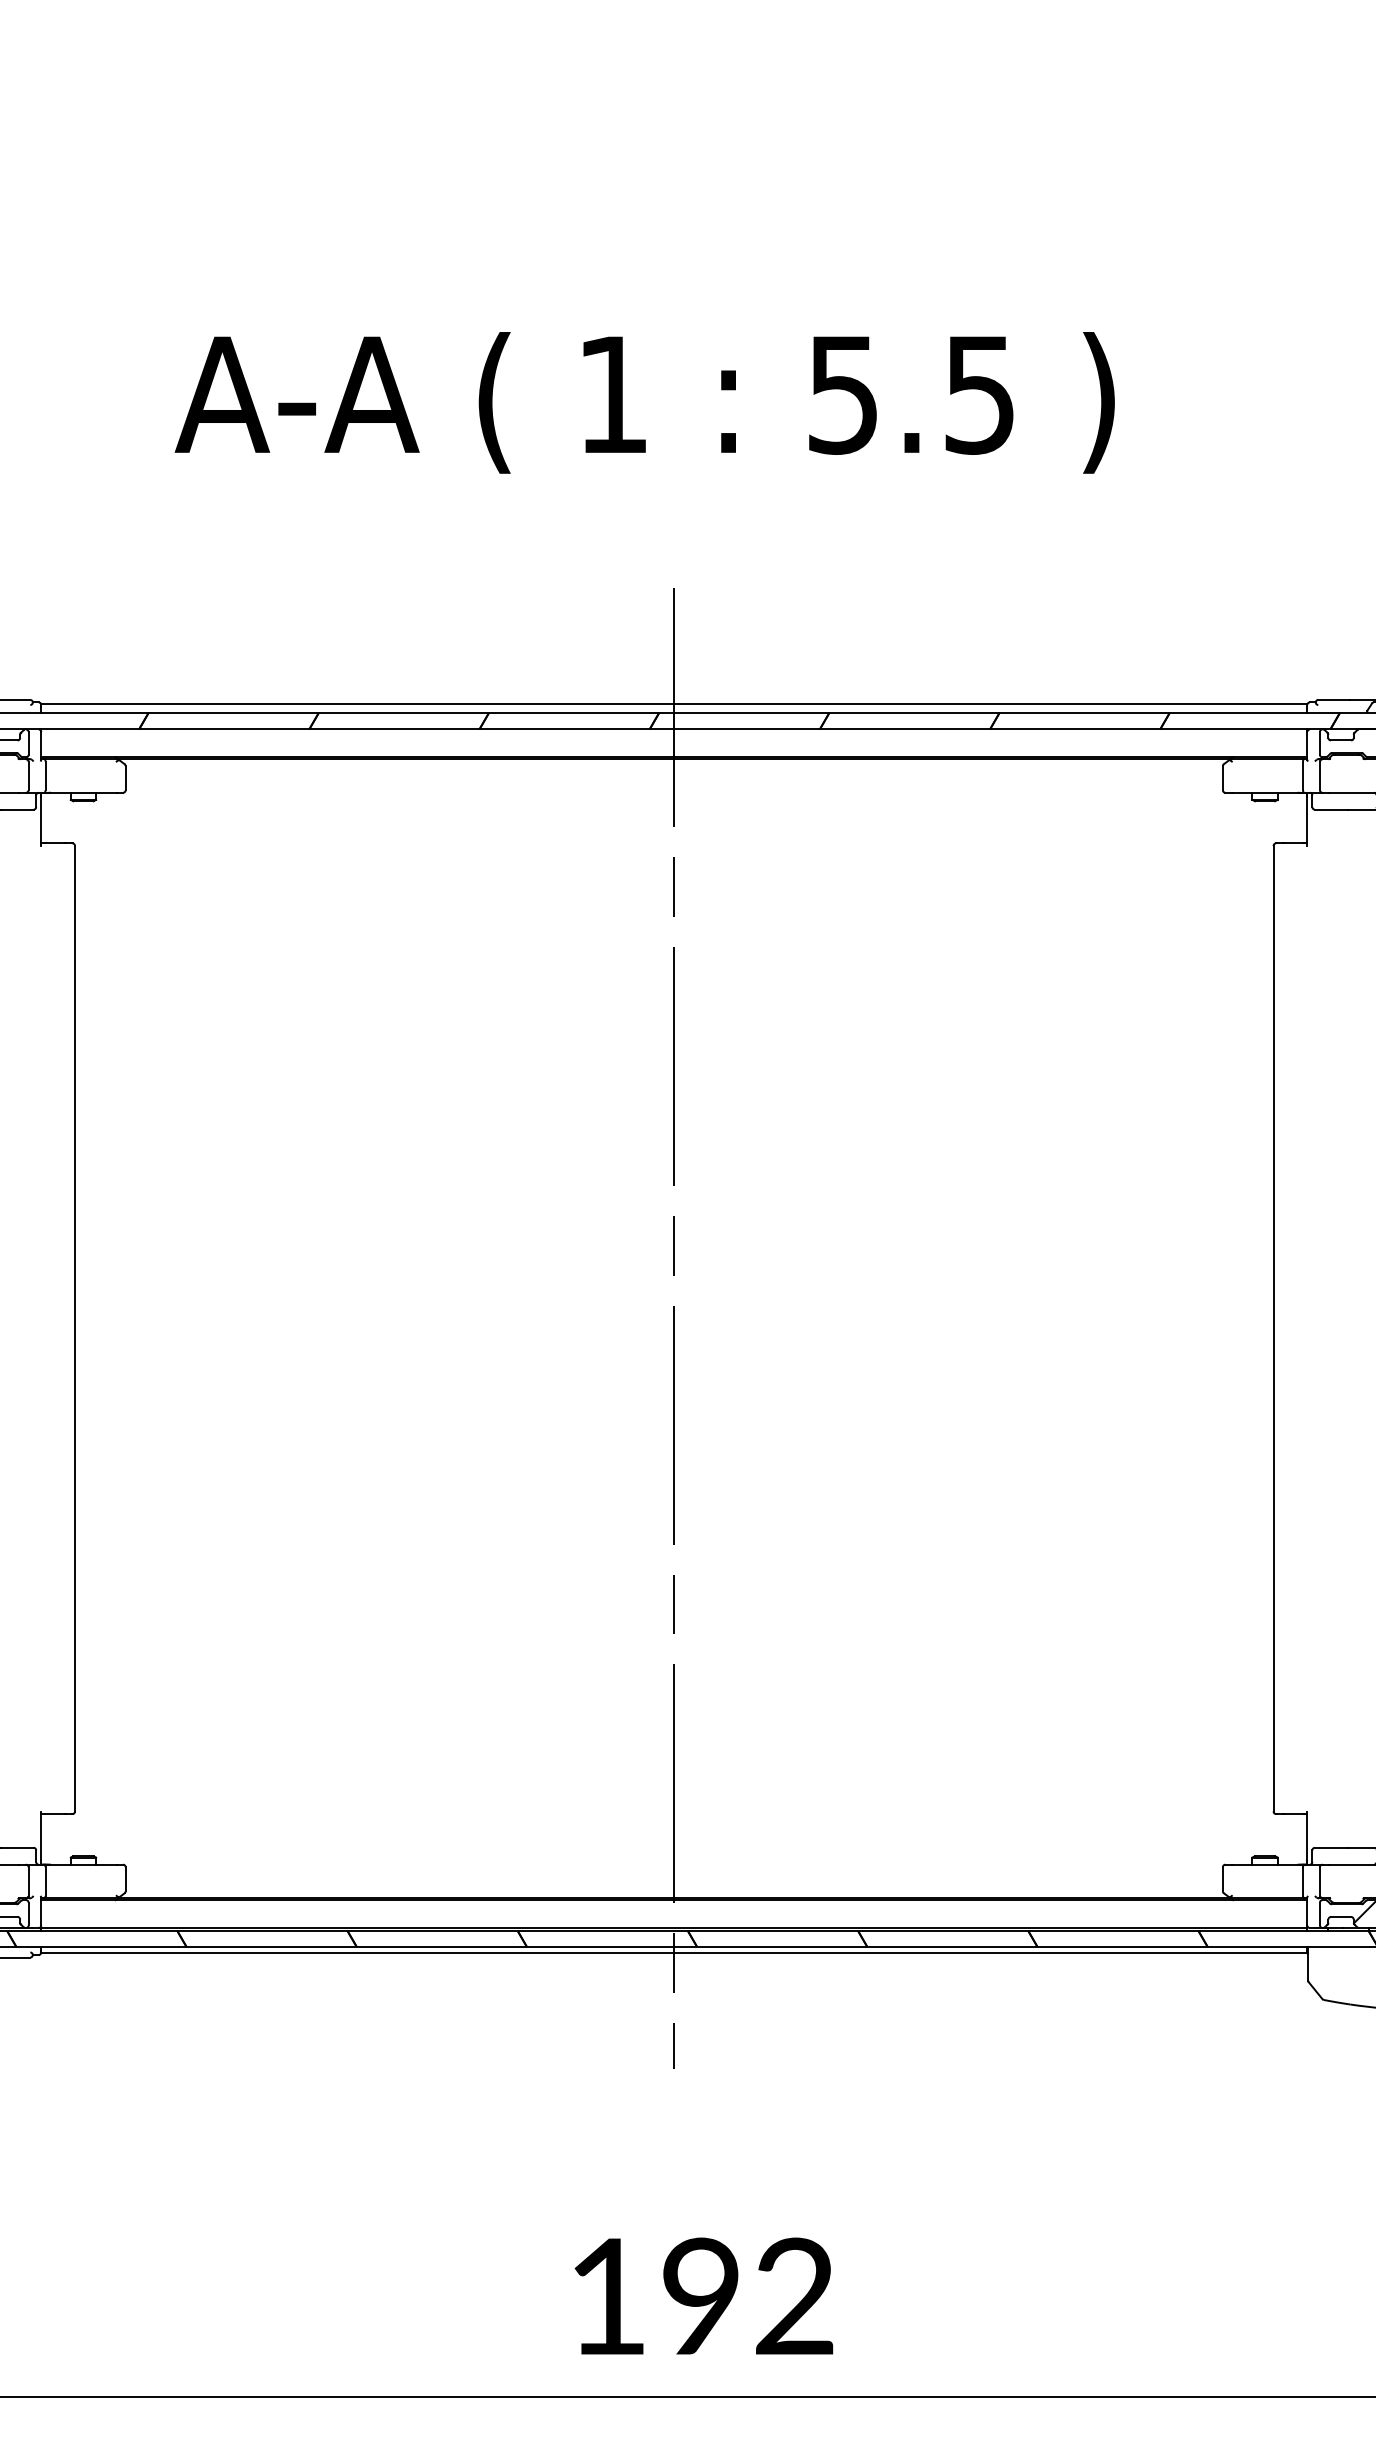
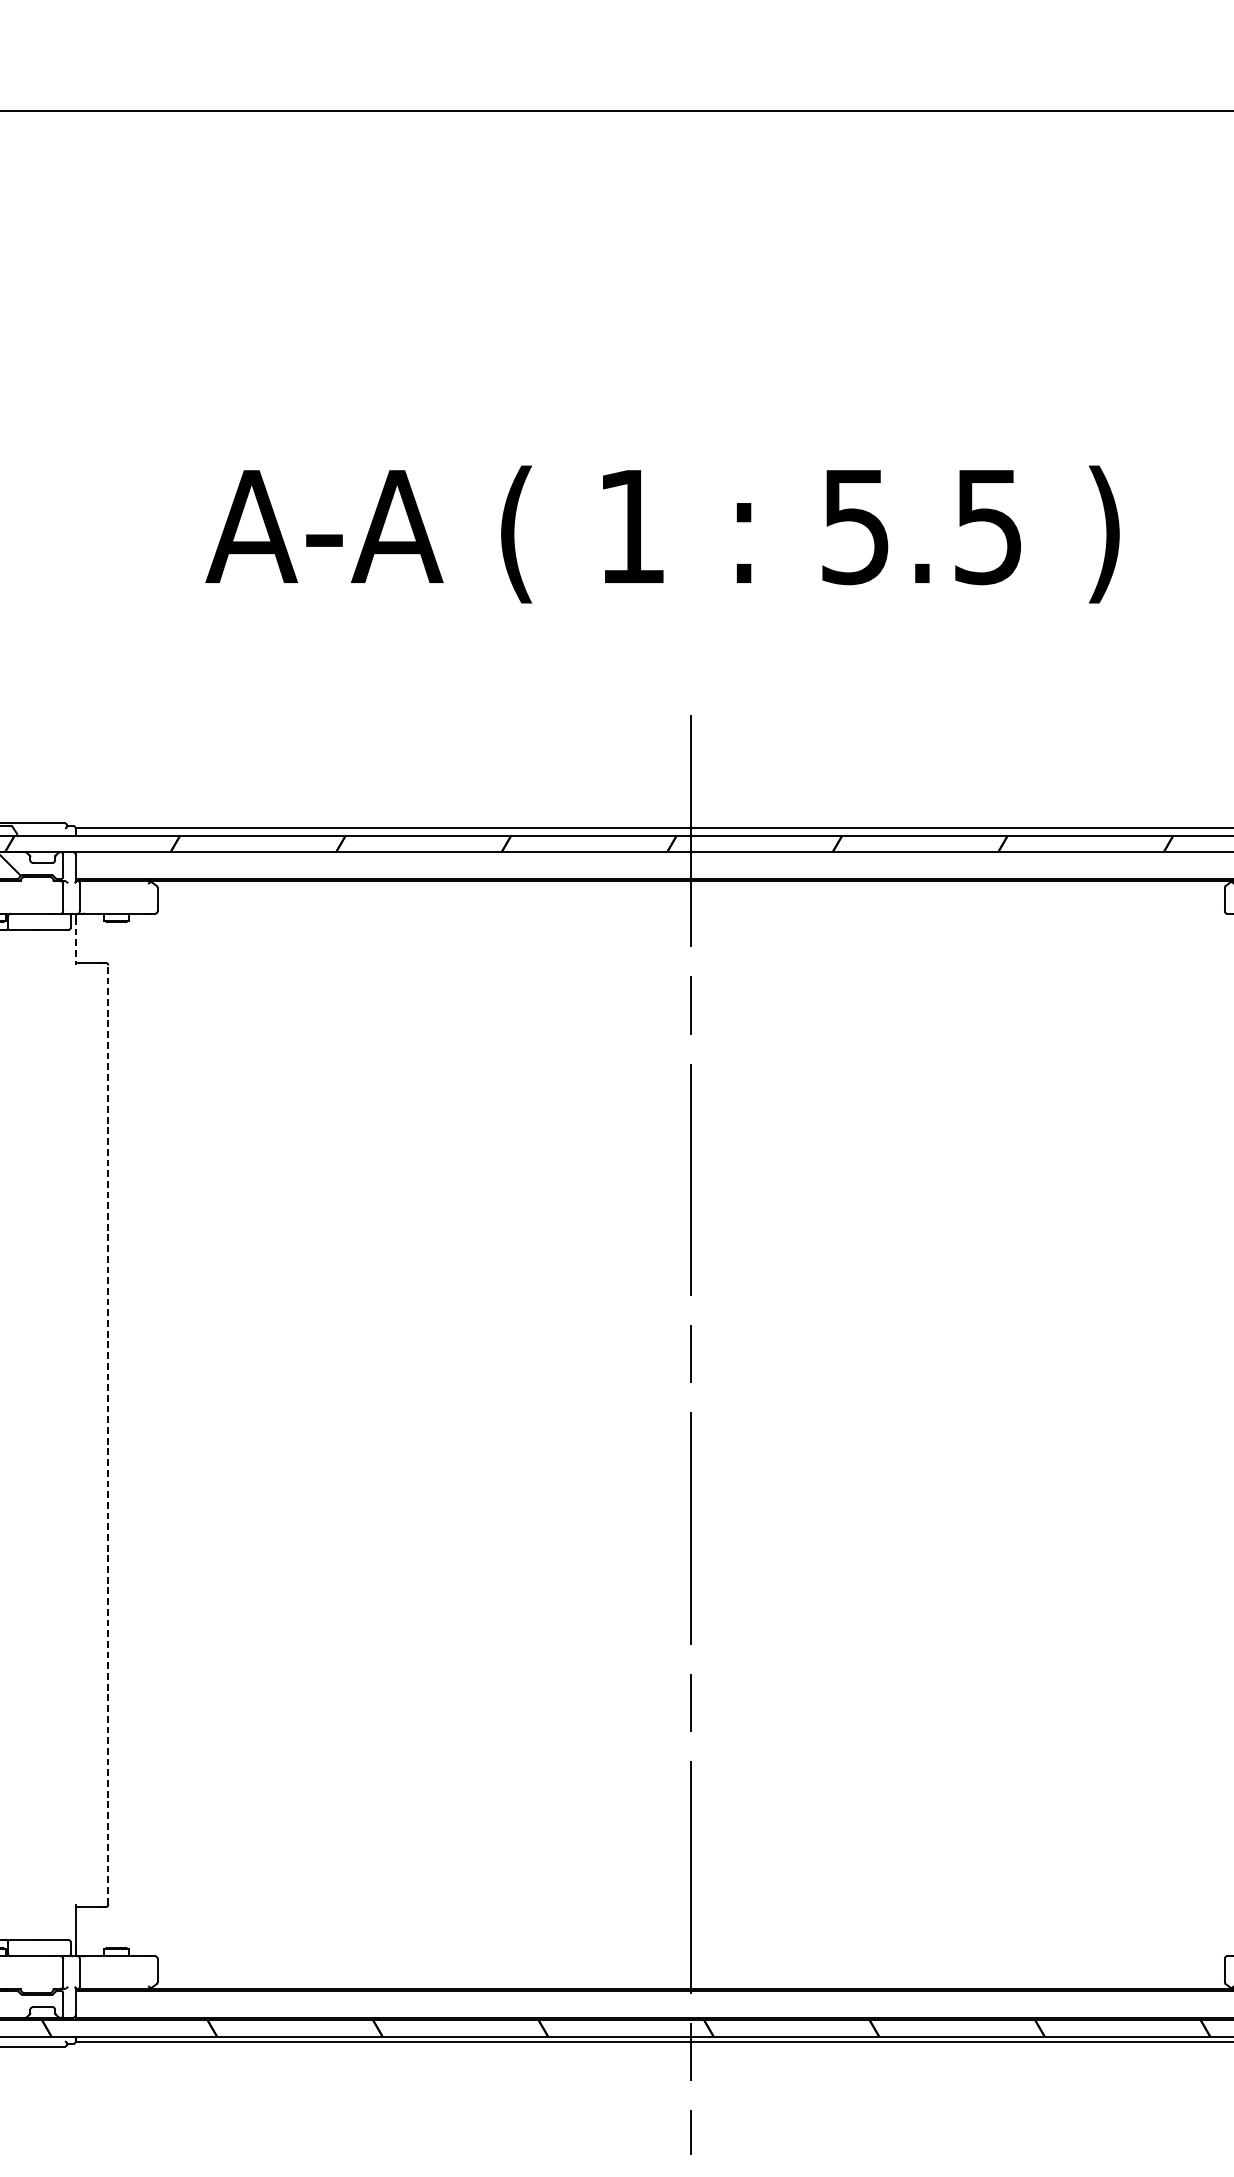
line: (41, 821) -> (75, 941), solid -> dashed
line: (75, 1328) -> (108, 1434), solid -> dashed

